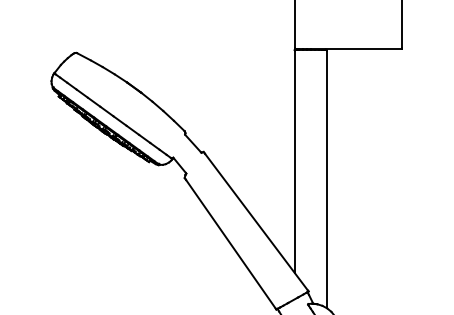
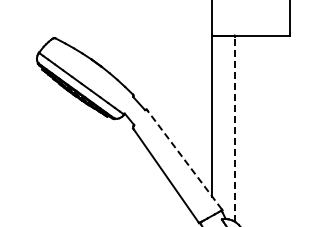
line: (326, 179) -> (235, 129), solid -> dashed
line: (256, 222) -> (184, 160), solid -> dashed

